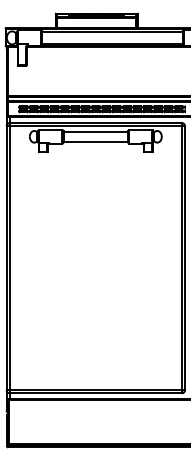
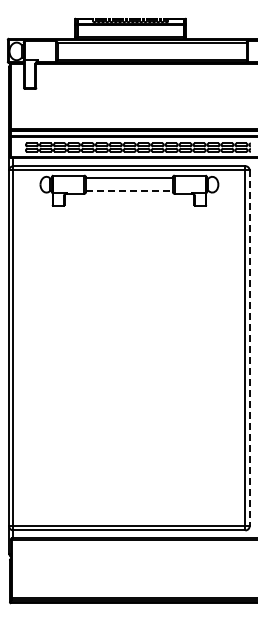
line: (95, 141) -> (129, 191), solid -> dashed
line: (184, 258) -> (249, 348), solid -> dashed

